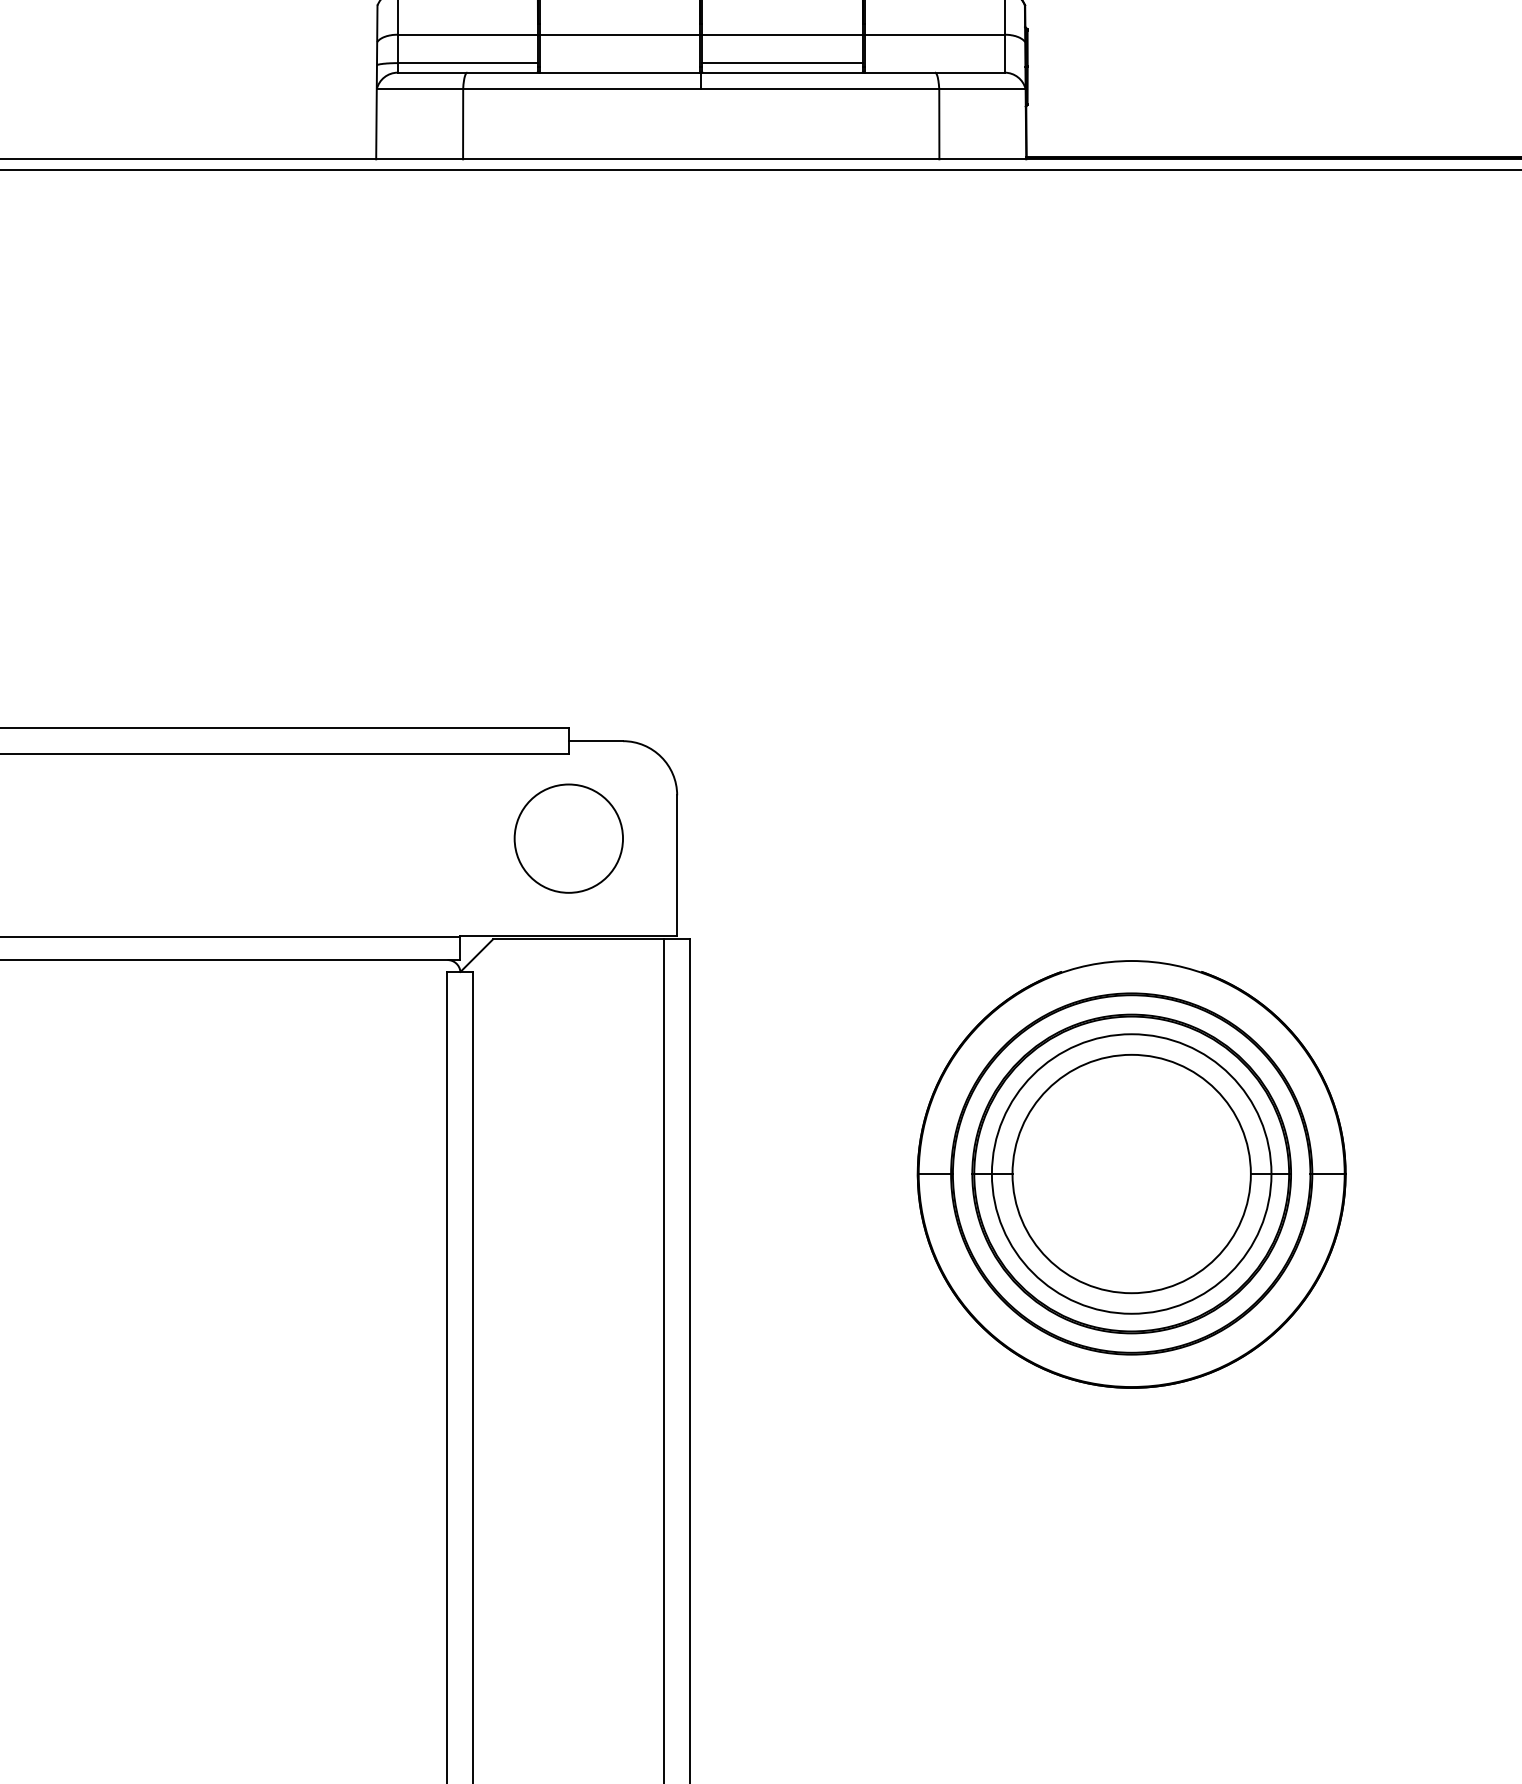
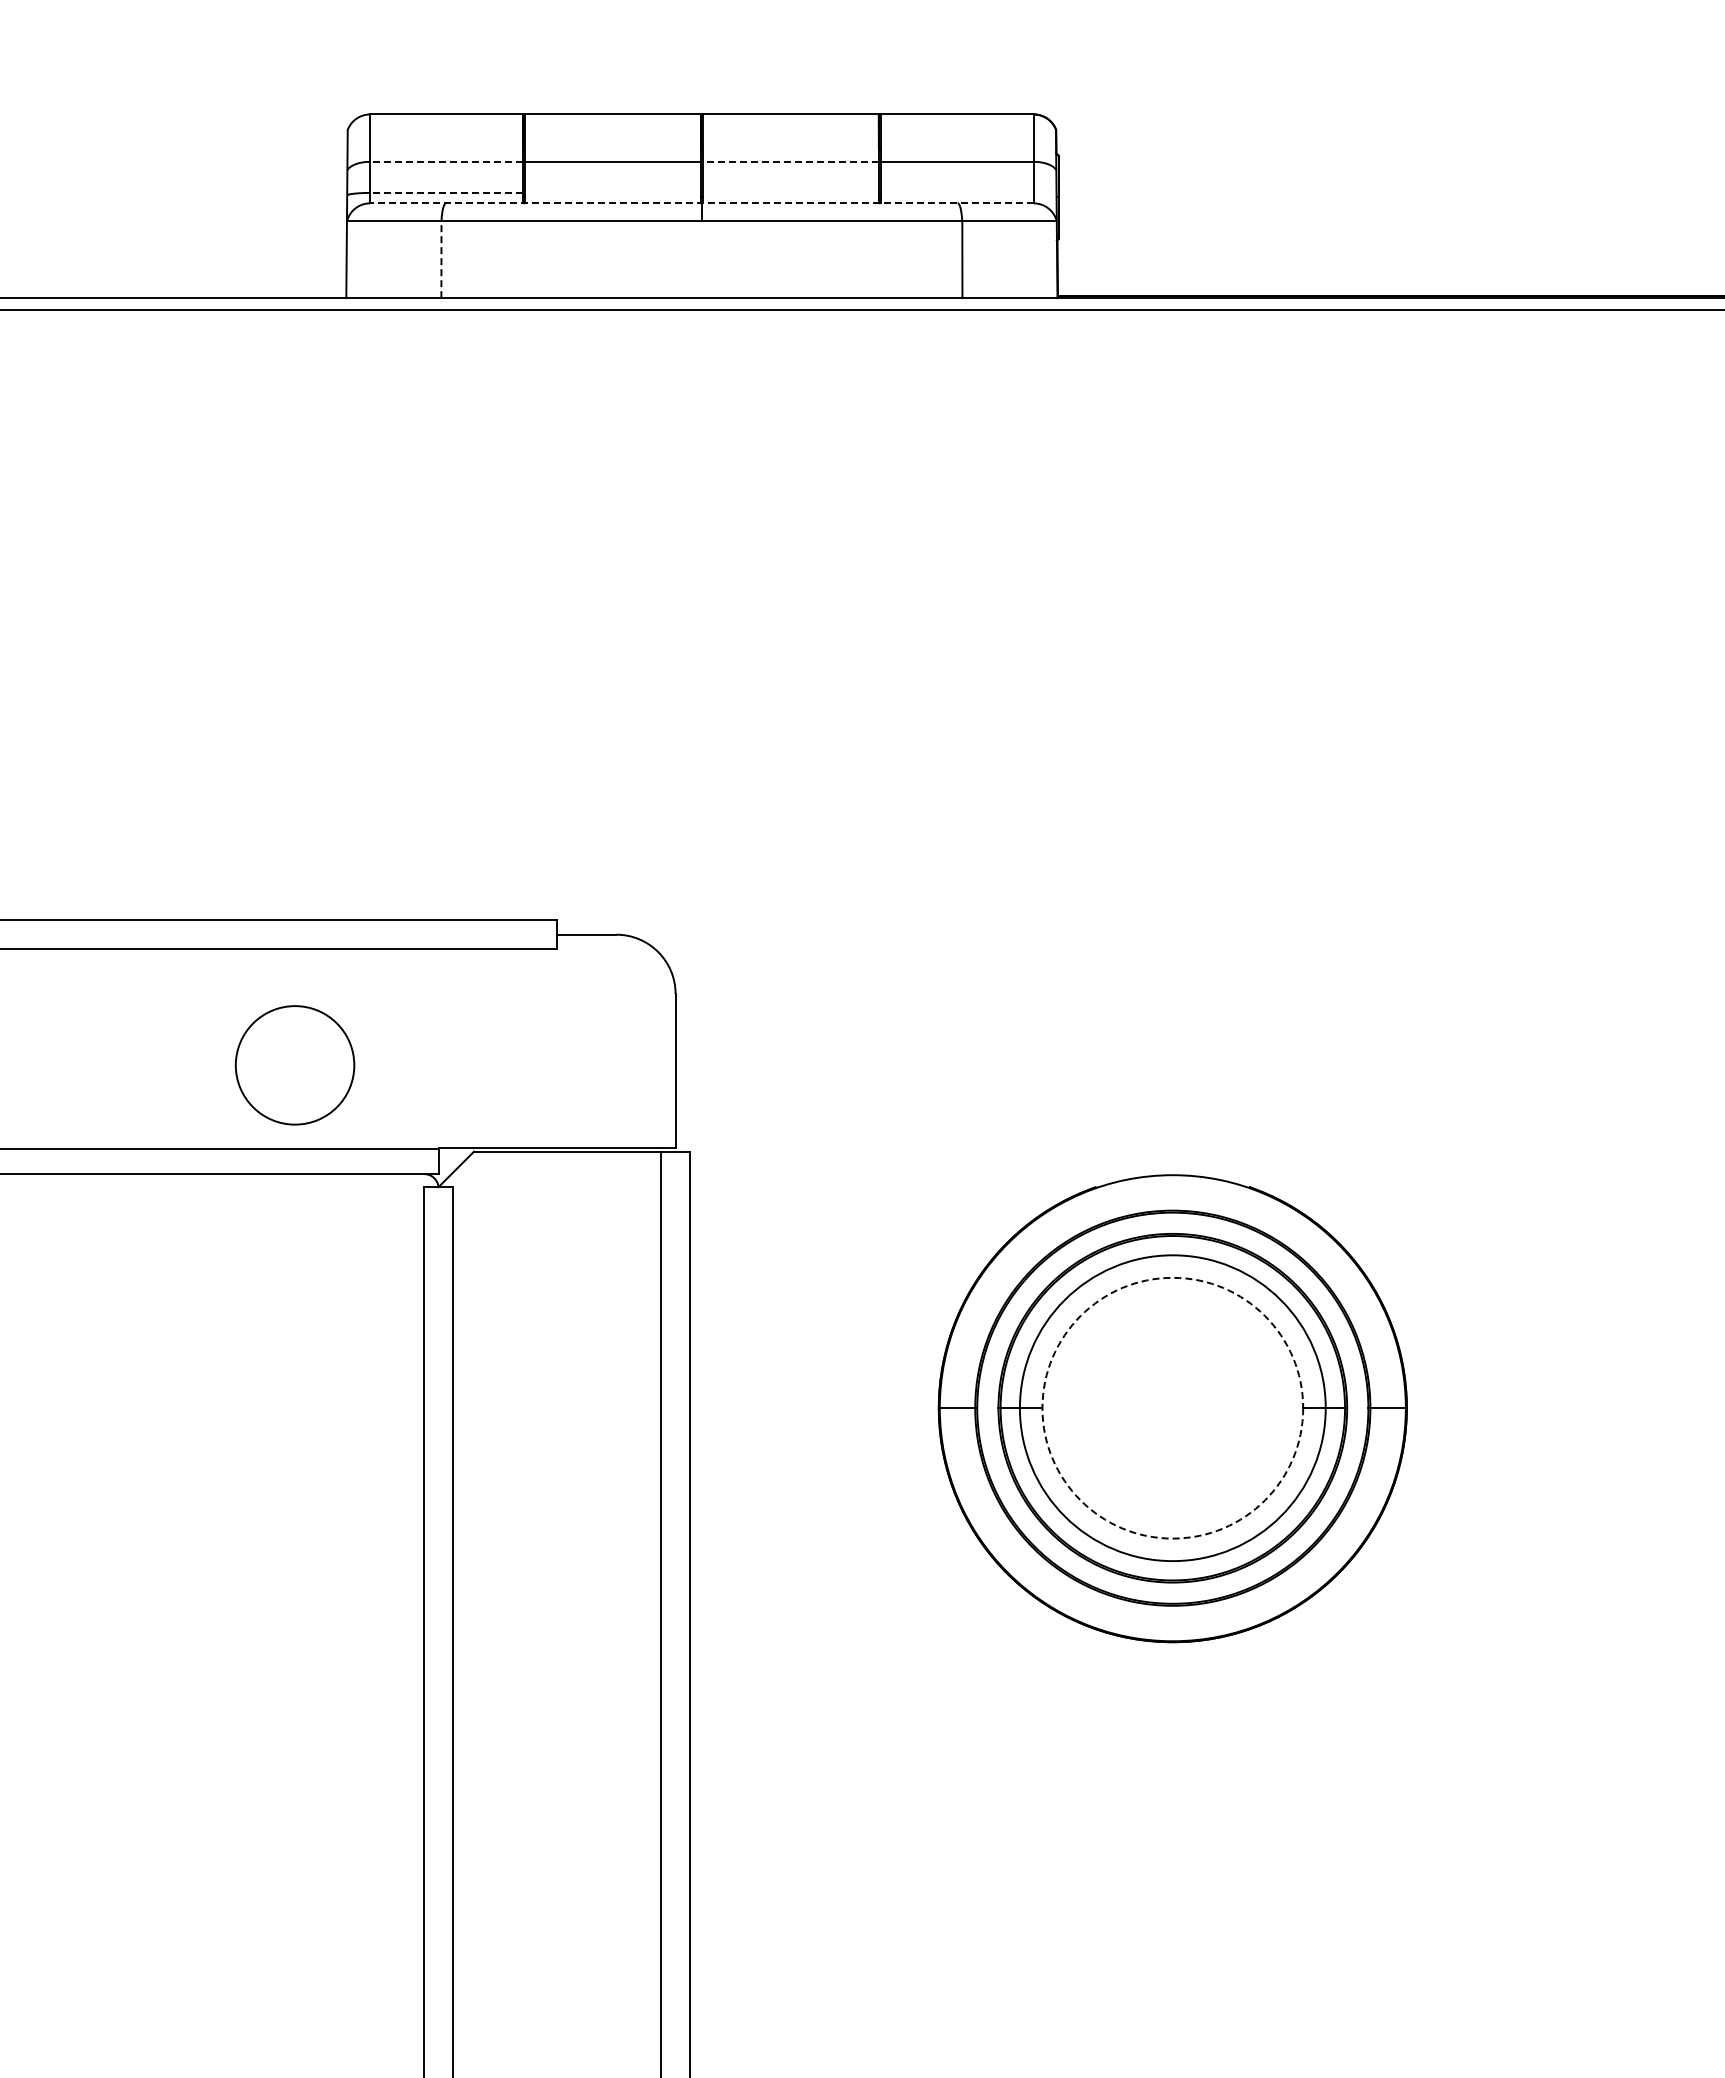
line: (466, 34) -> (445, 161), solid -> dashed
line: (782, 34) -> (790, 161), solid -> dashed
line: (466, 62) -> (445, 192), solid -> dashed
line: (782, 62) -> (790, 192), removed
line: (700, 72) -> (701, 203), solid -> dashed
line: (463, 123) -> (441, 259), solid -> dashed
circle: (568, 838) -> (294, 1065), moved
circle: (1131, 1173) -> (1172, 1407), solid -> dashed

